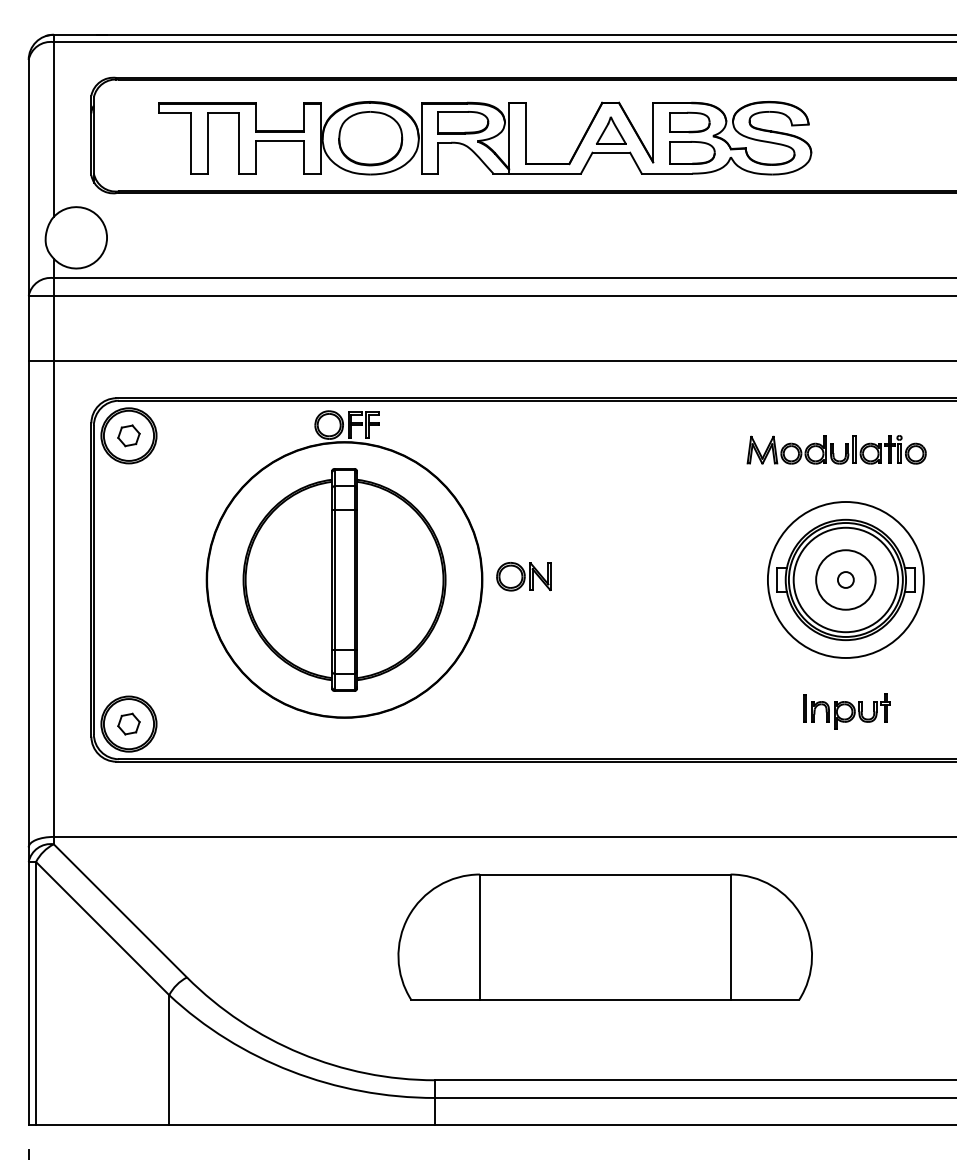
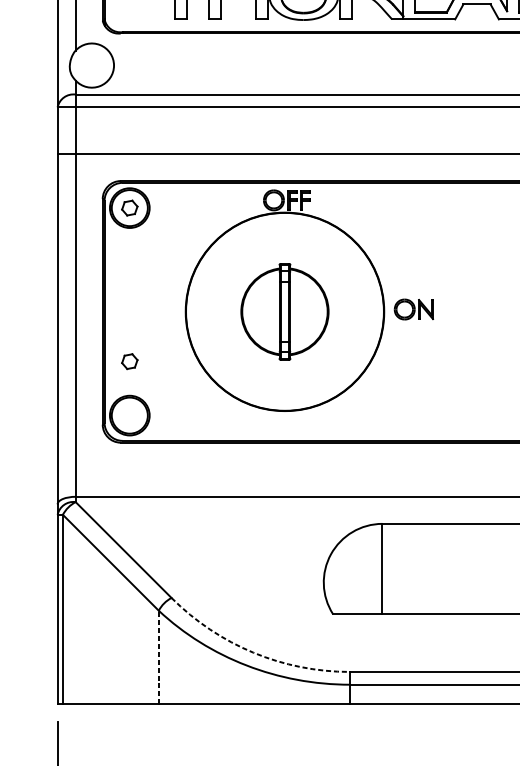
part: (344, 579) -> (284, 311), size x0.6
part: (128, 723) -> (129, 361), moved
arc: (300, 1053) -> (253, 652), solid -> dashed
line: (169, 1059) -> (158, 657), solid -> dashed

